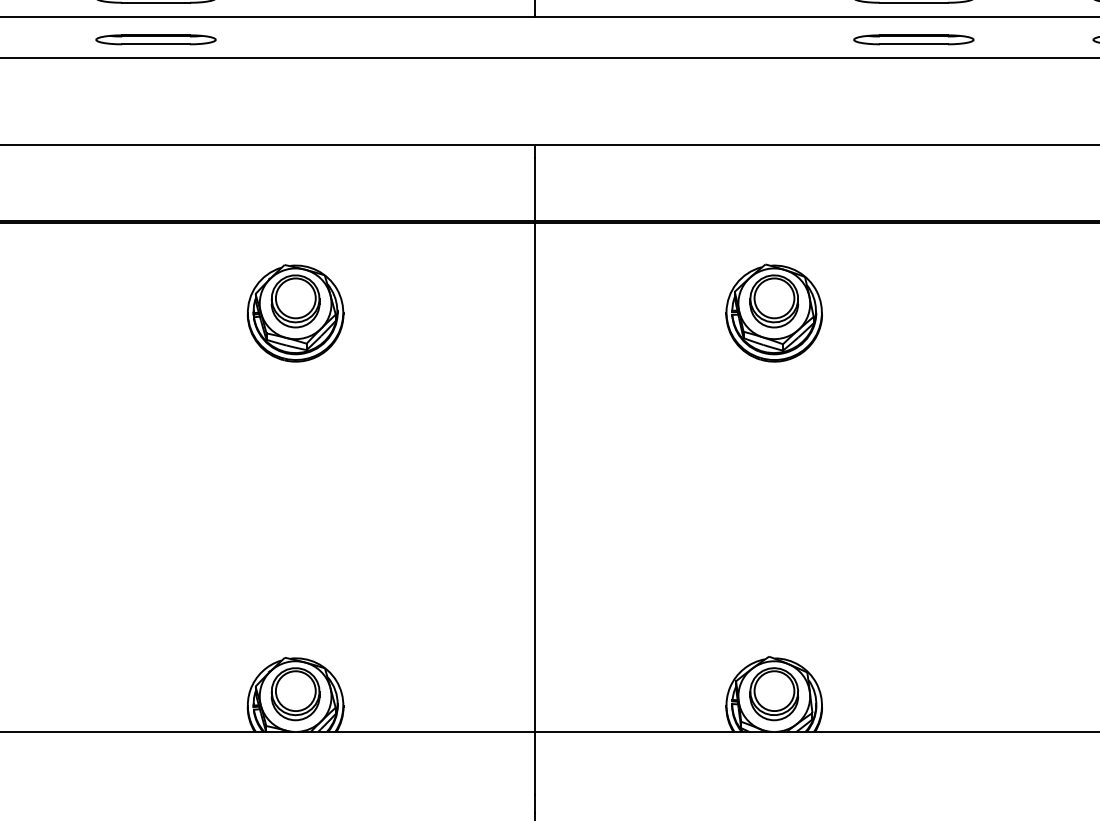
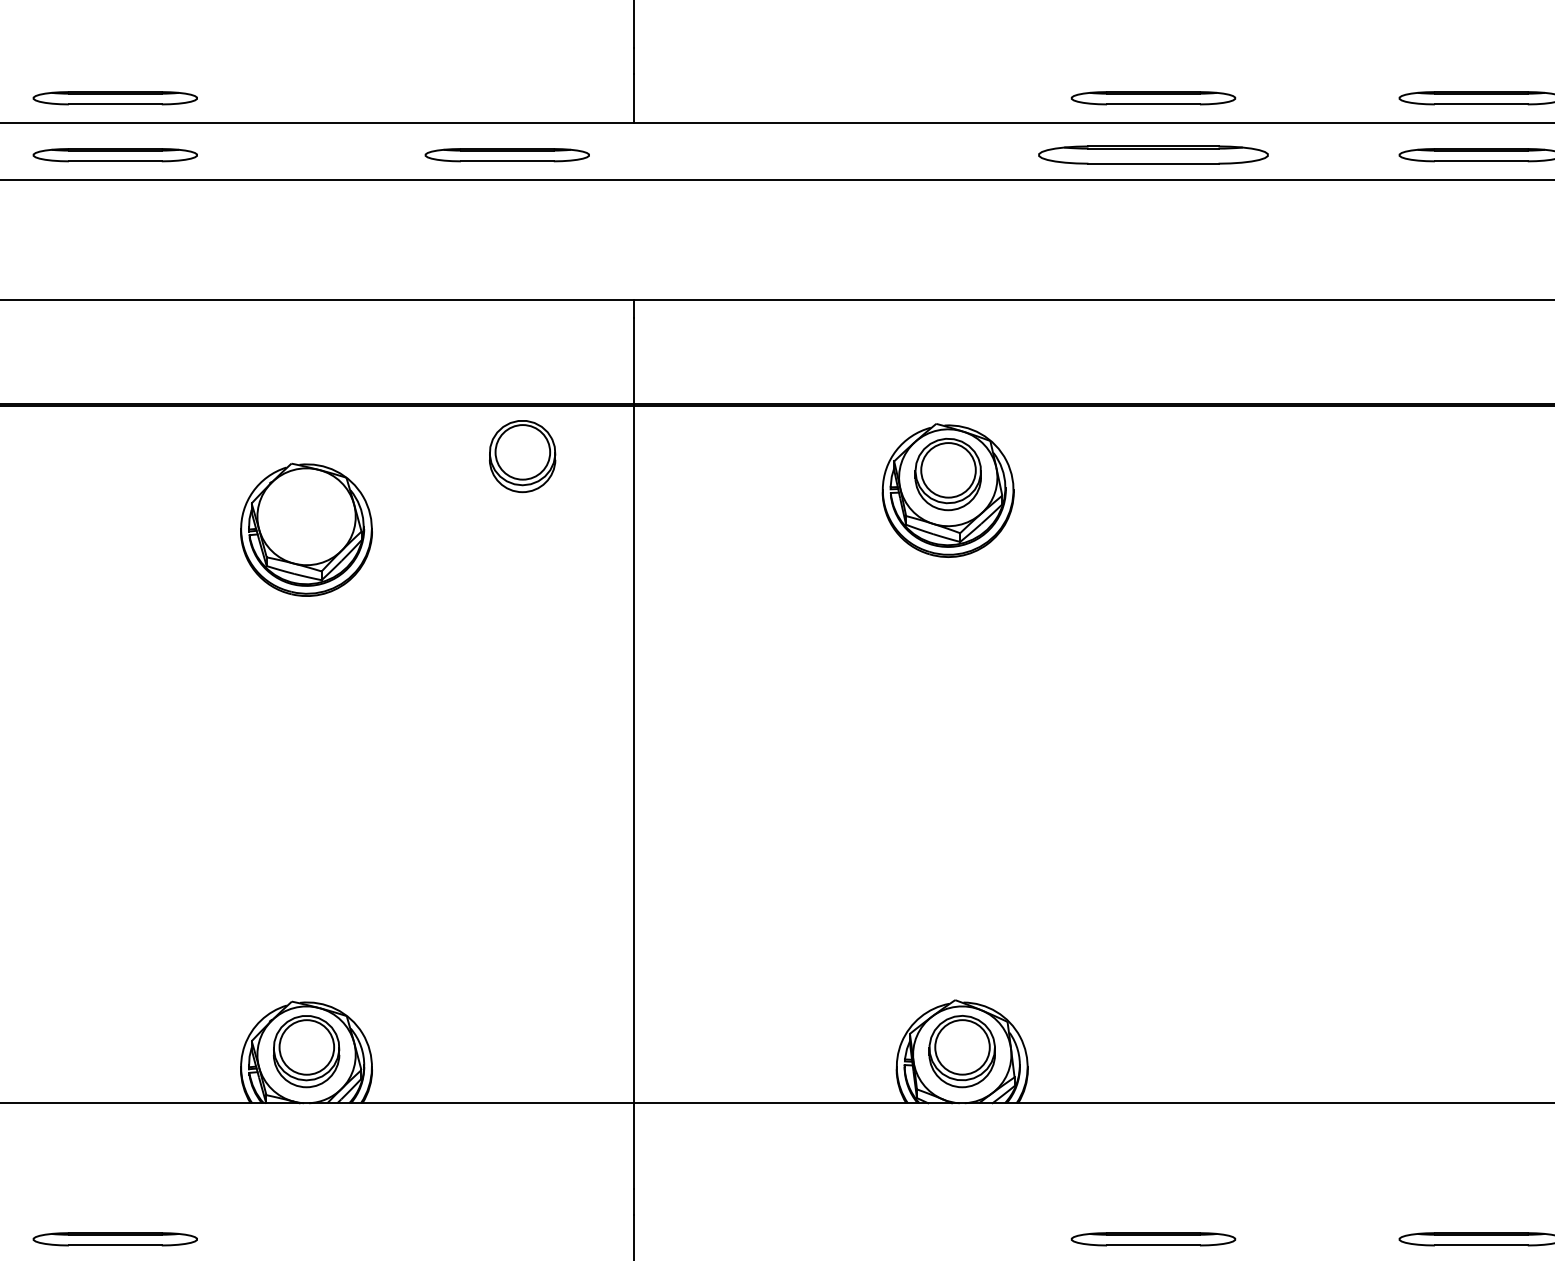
part: (441, 40) -> (506, 155), added
part: (913, 40) -> (1153, 155), size x1.4
part: (295, 301) -> (522, 456), moved
part: (773, 313) -> (947, 490), moved

